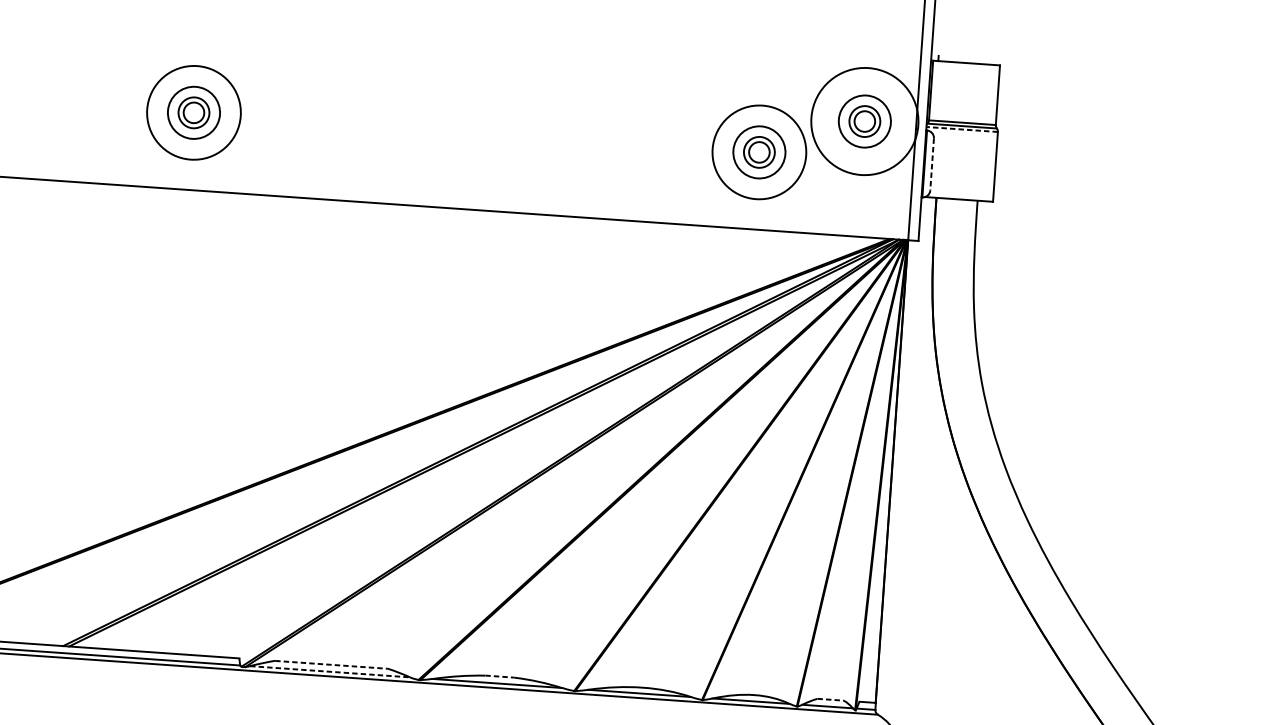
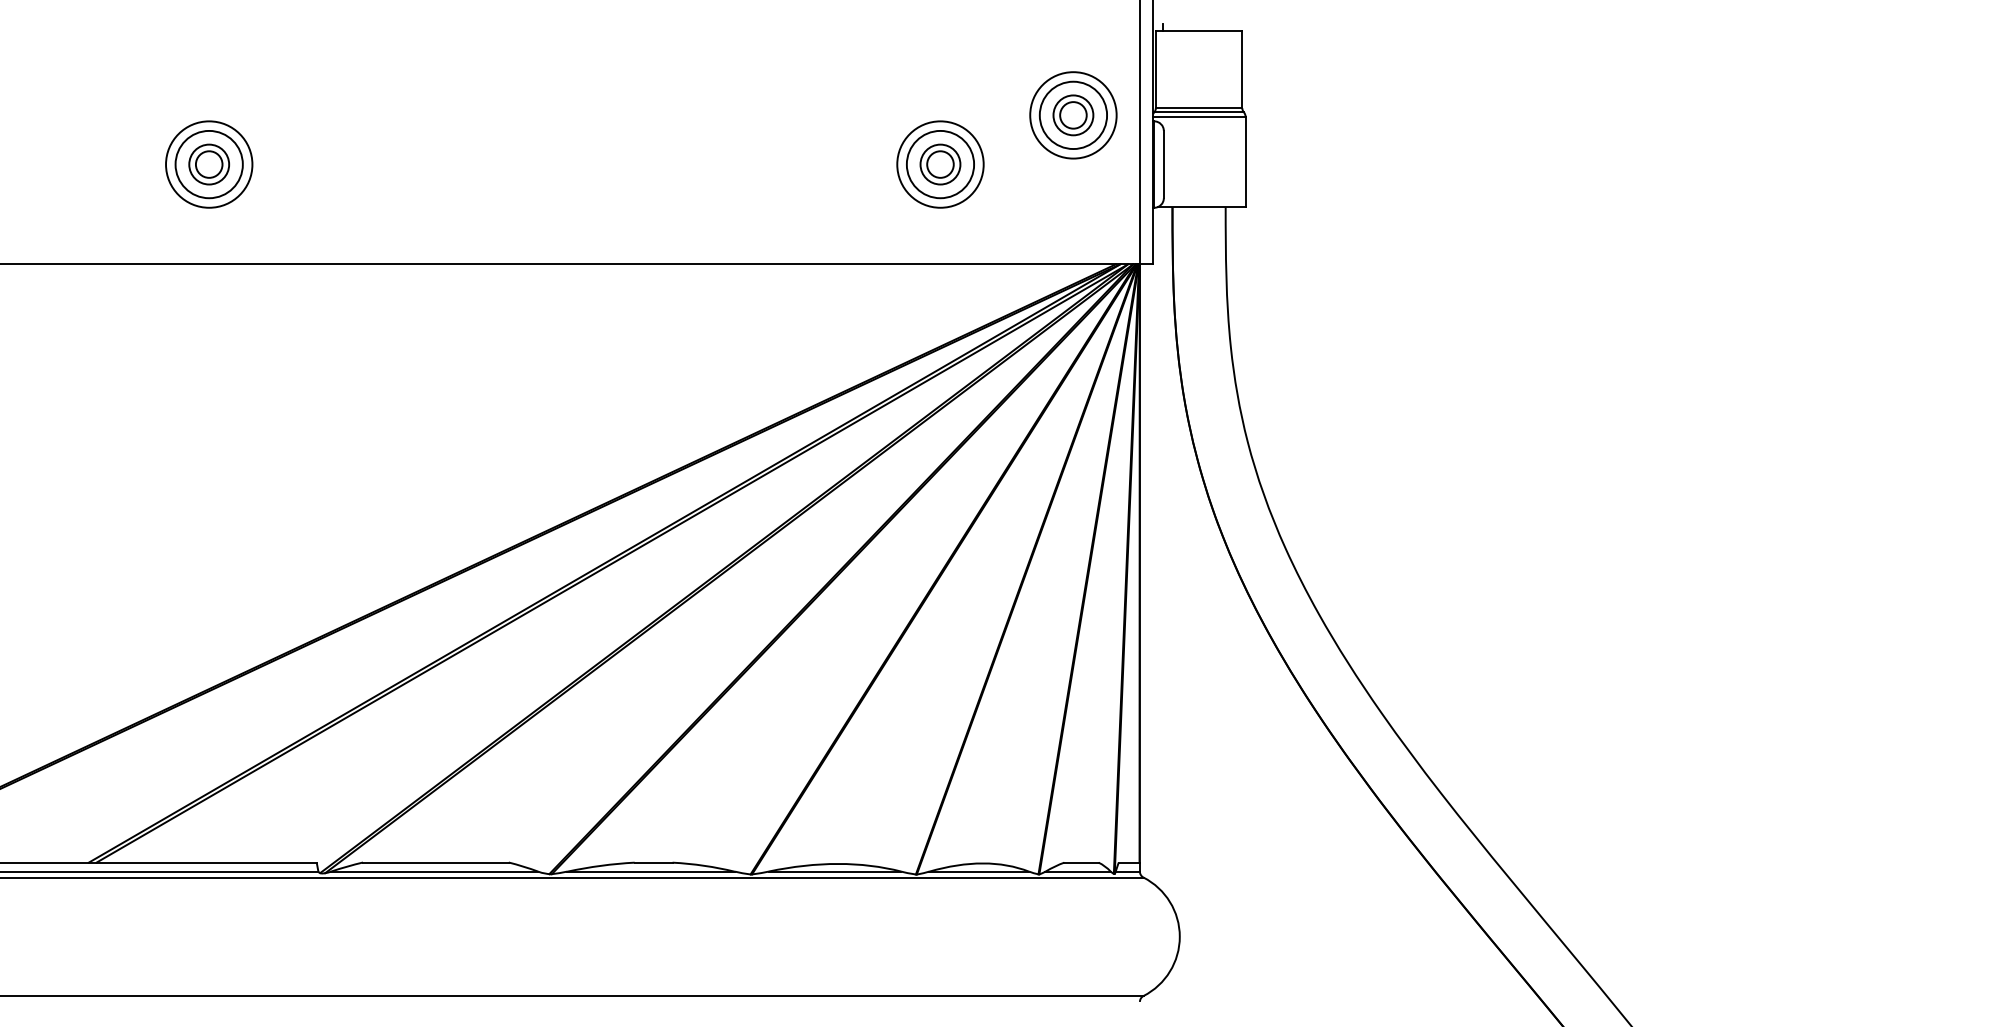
circle: (194, 112) -> (209, 164), size x0.71
circle: (864, 121) -> (1073, 115), size x0.62
line: (961, 129) -> (1198, 116), dashed -> solid
circle: (759, 152) -> (940, 164), size x0.71
line: (931, 164) -> (1163, 164), dashed -> solid
line: (331, 664) -> (435, 862), dashed -> solid
line: (330, 671) -> (435, 871), dashed -> solid
line: (499, 676) -> (653, 862), dashed -> solid
line: (830, 699) -> (1081, 862), dashed -> solid

